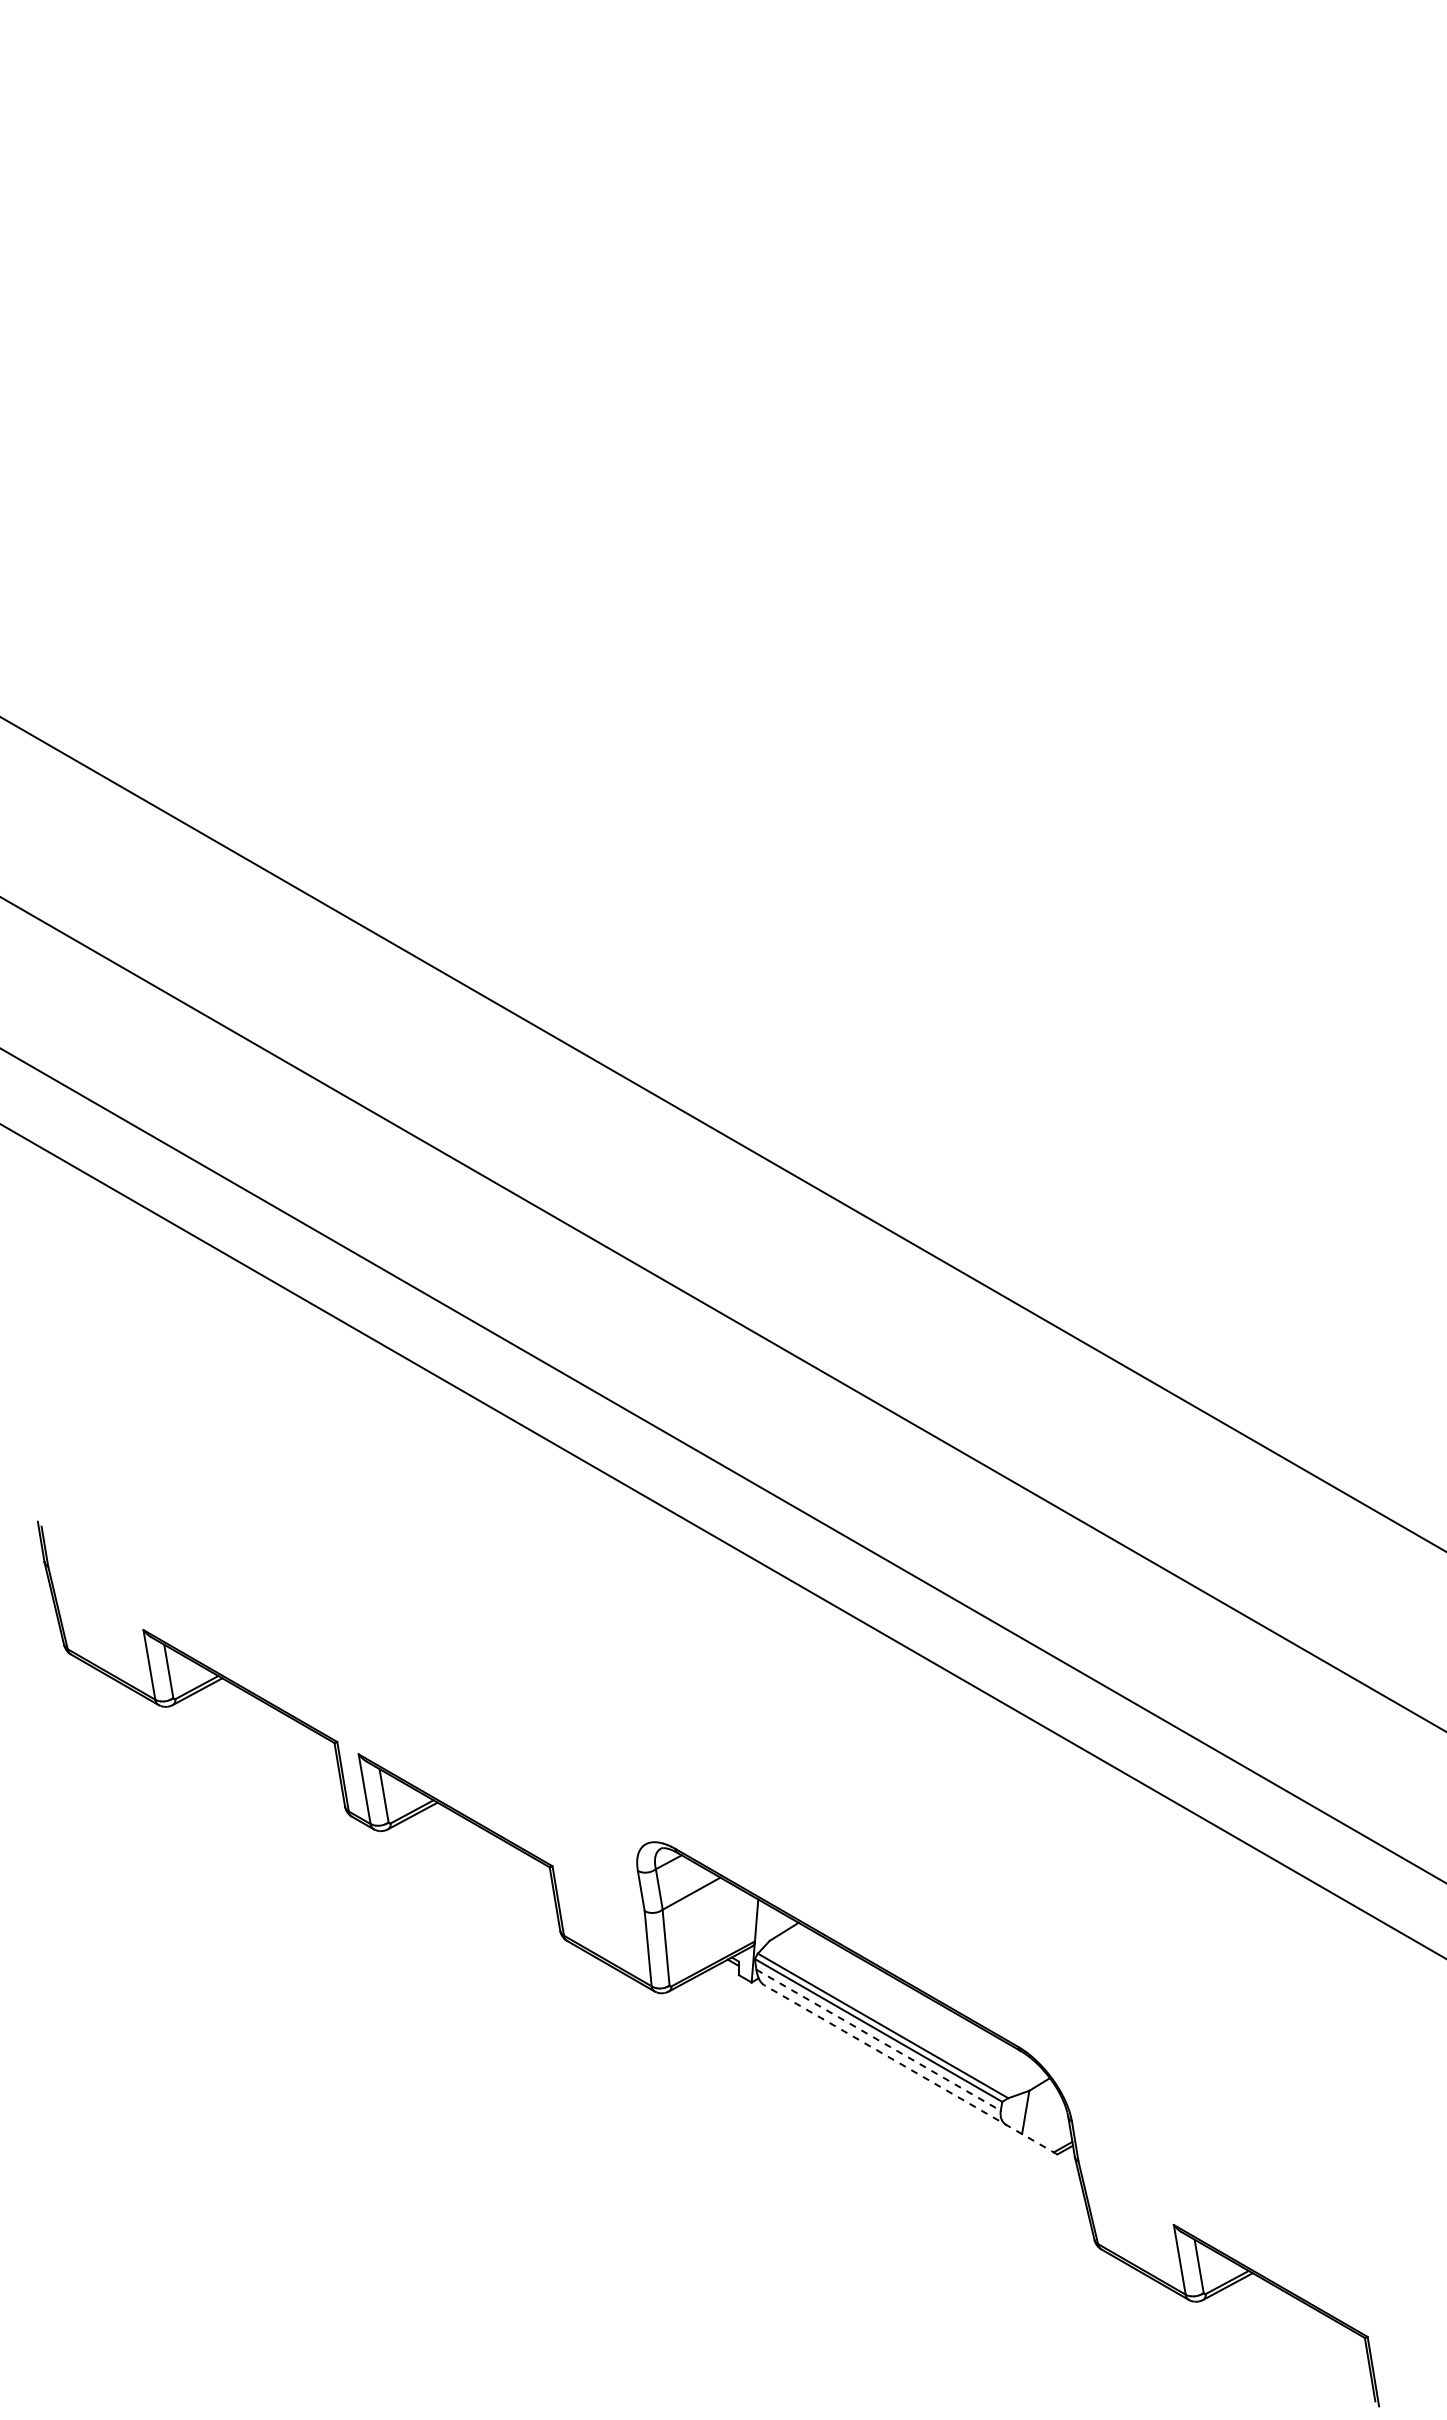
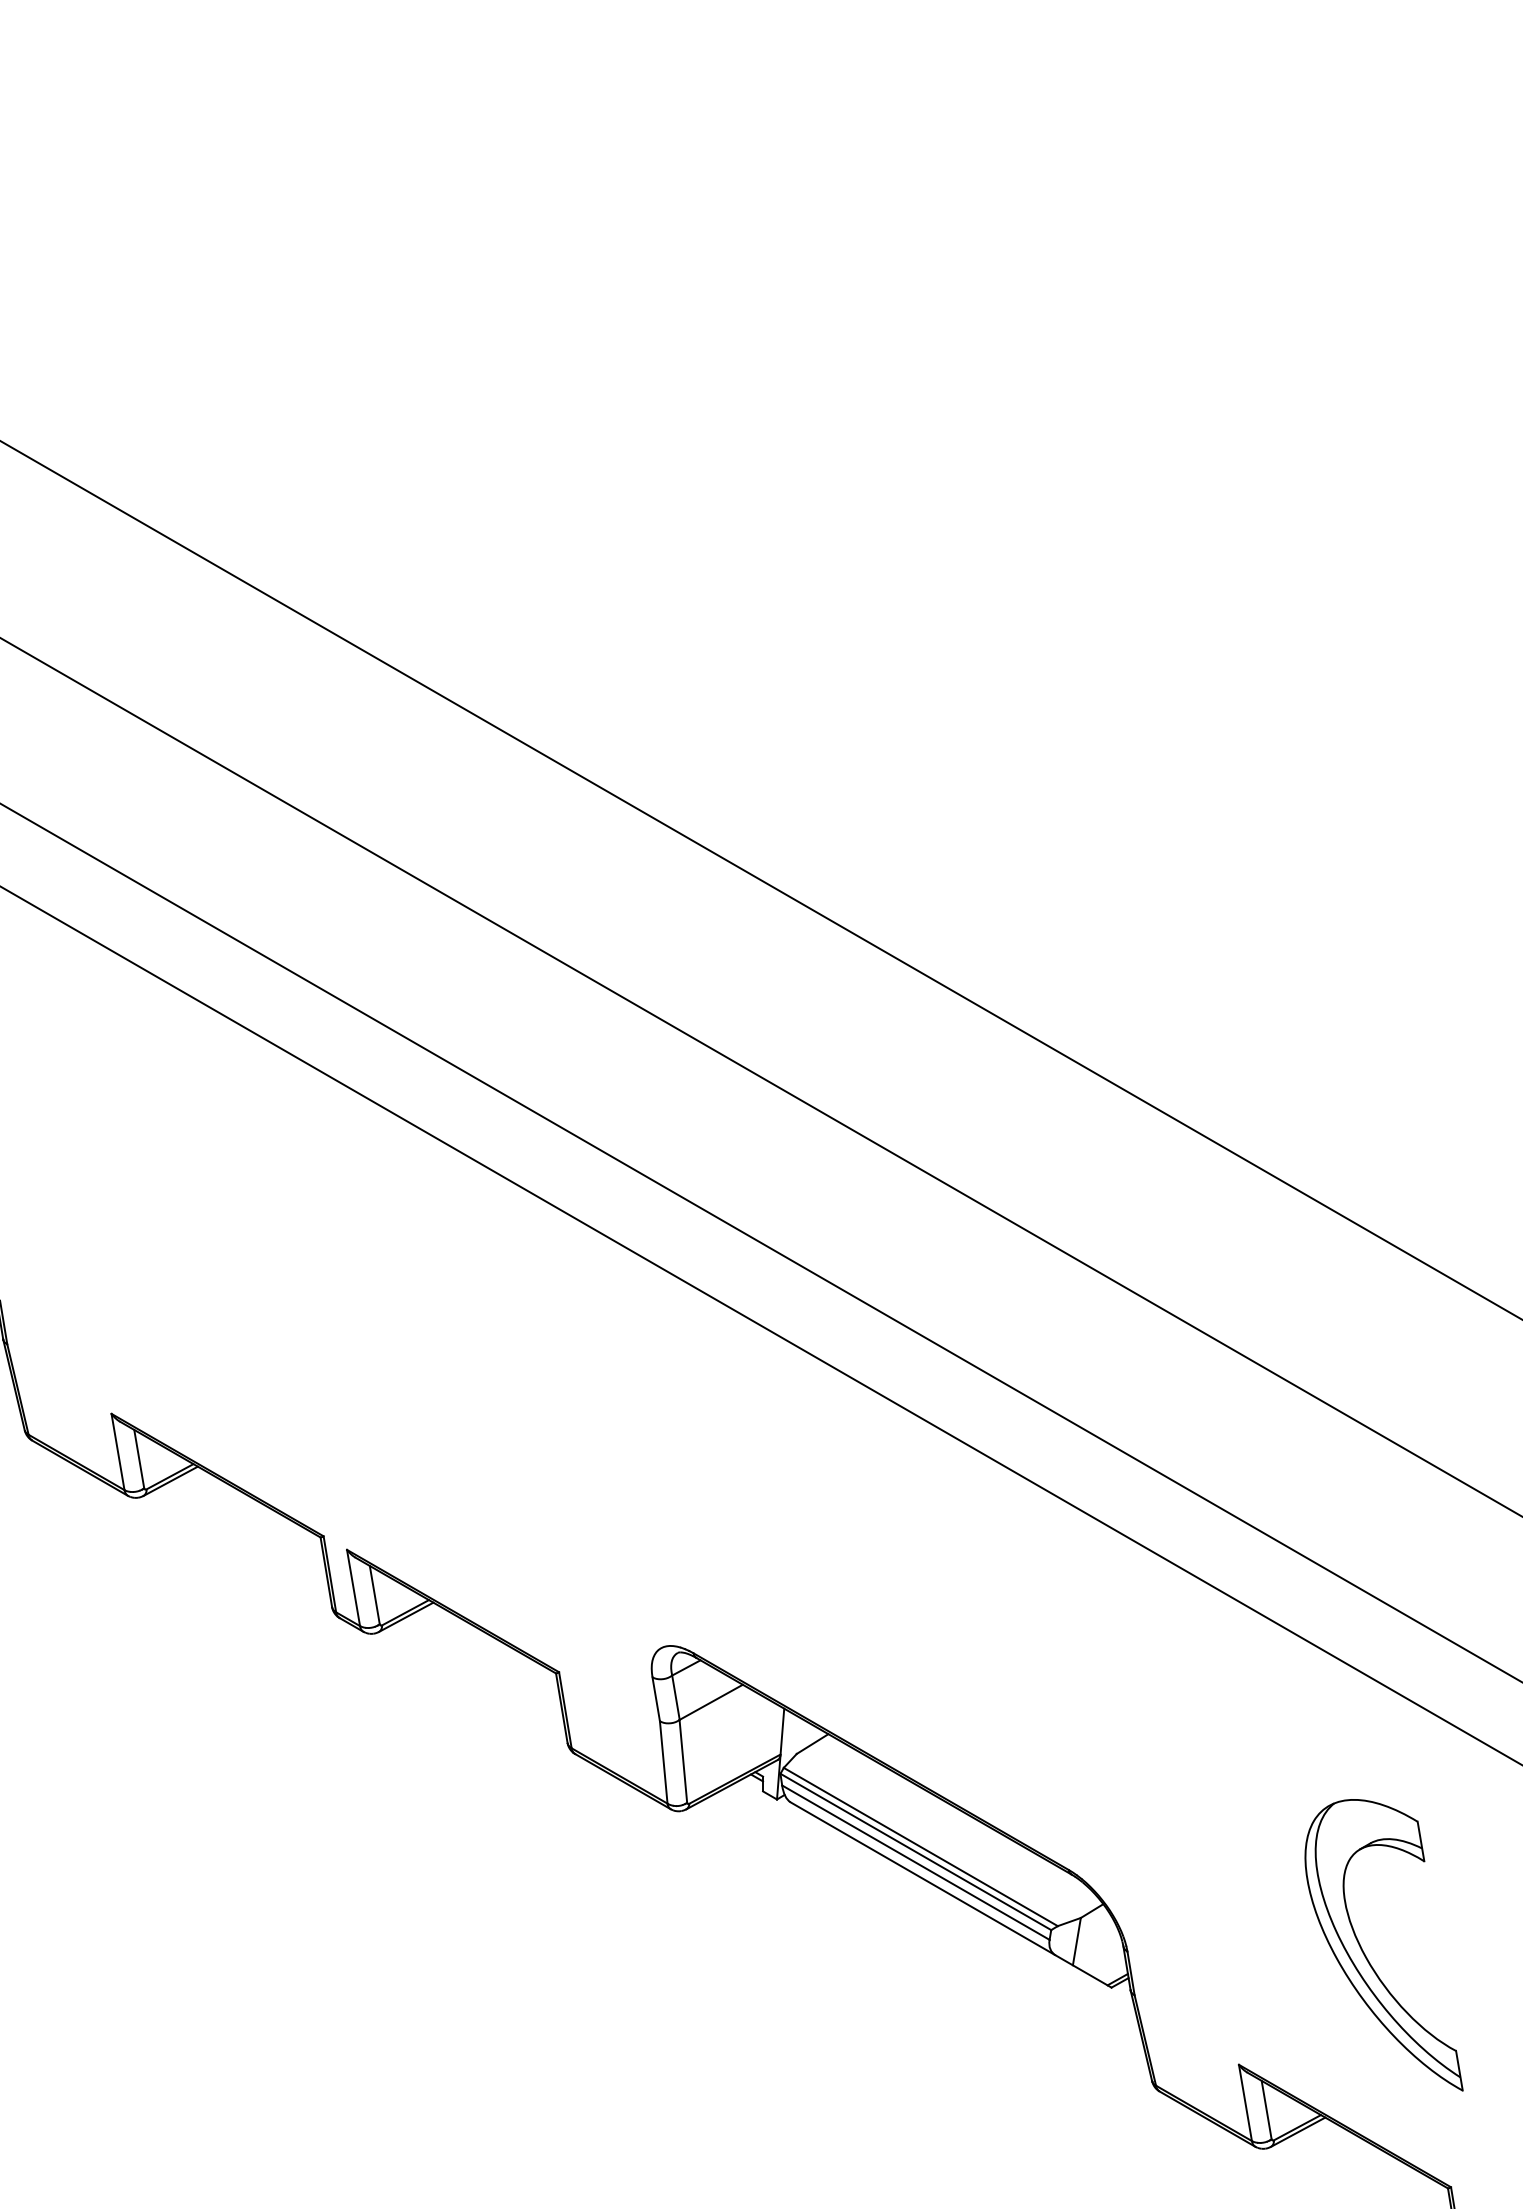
line: (879, 2040) -> (916, 1862), dashed -> solid
line: (910, 2069) -> (950, 1894), dashed -> solid
part: (1289, 2123) -> (1365, 1953), added

